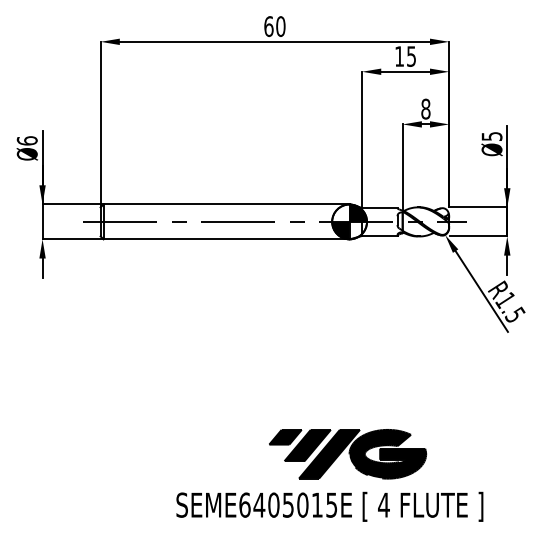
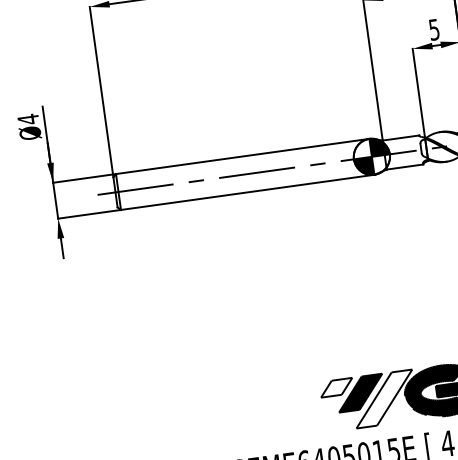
text: (425, 108) -> (433, 29), 8 -> 5
text: (26, 140) -> (27, 119), Ø6 -> Ø4
fill: (285, 436) -> (336, 387), removed
fill: (329, 453) -> (384, 398), removed

